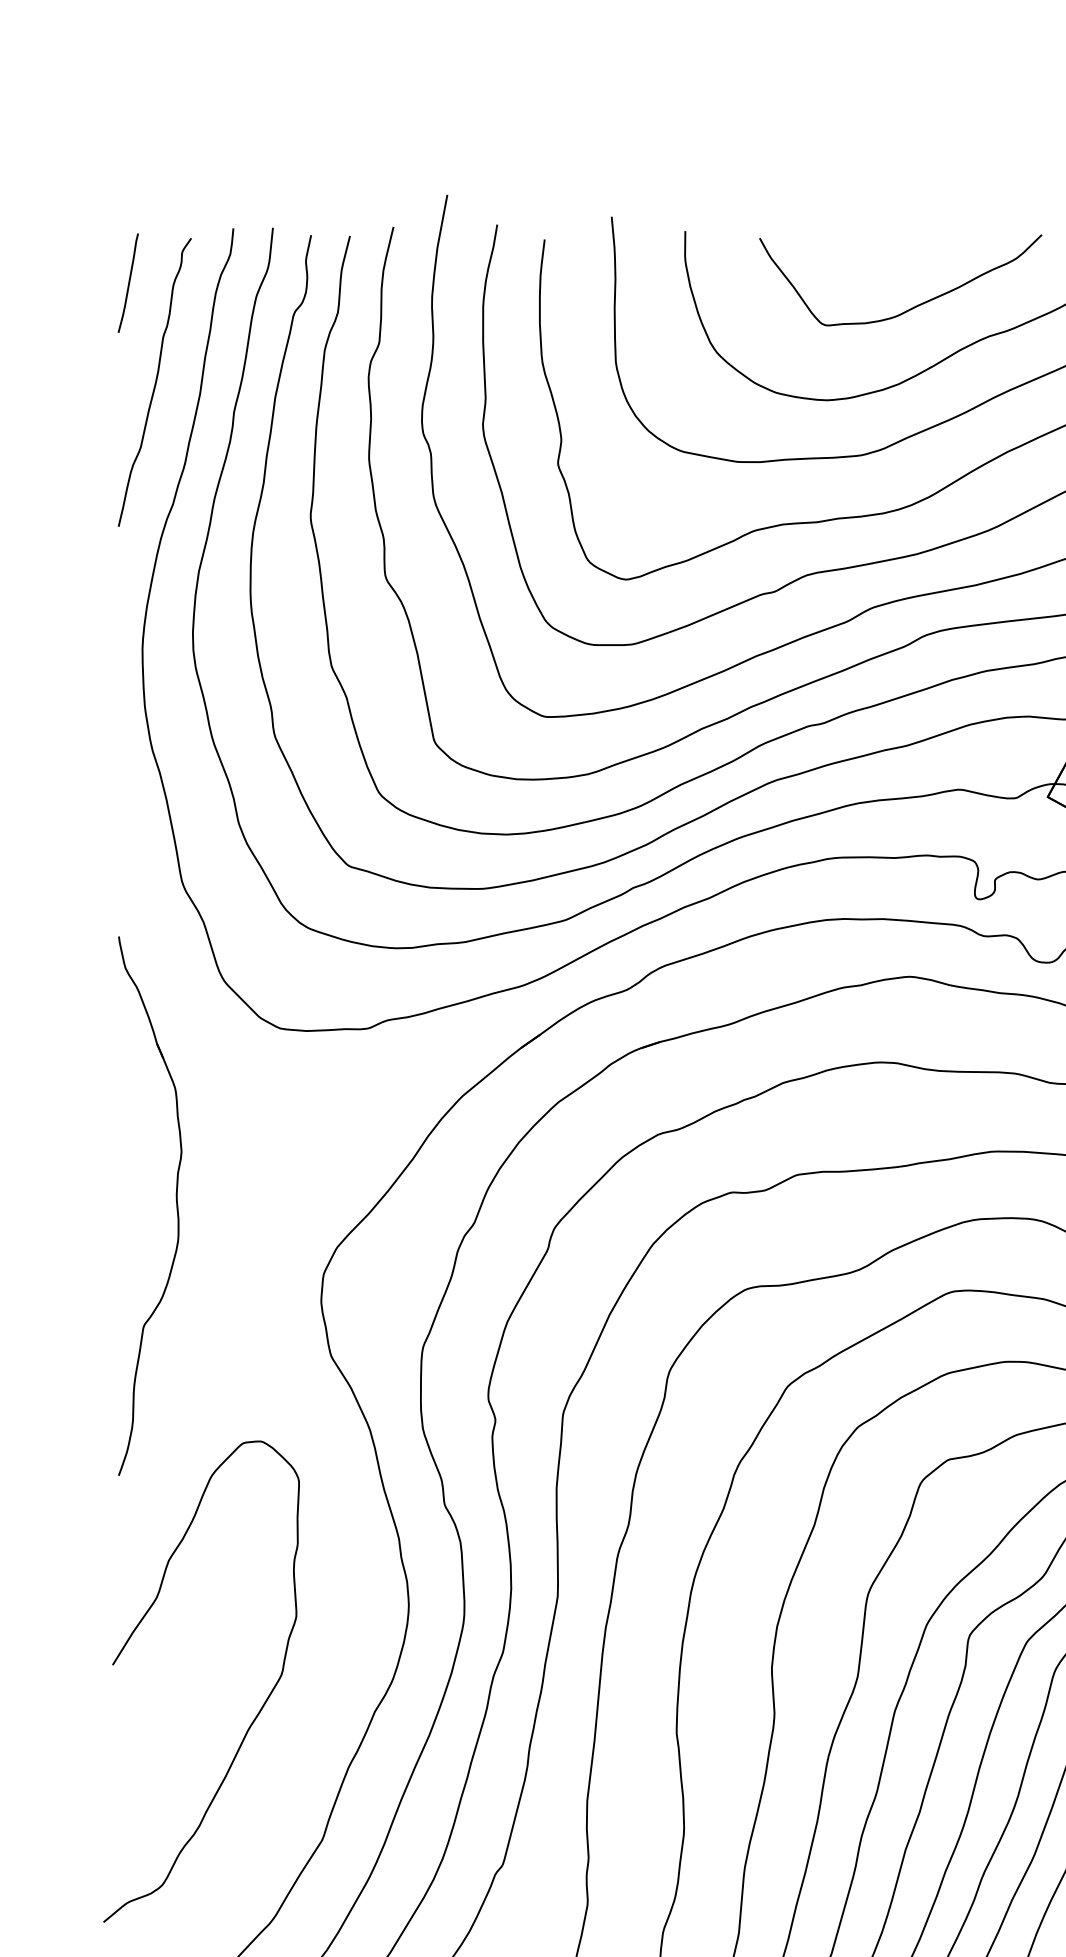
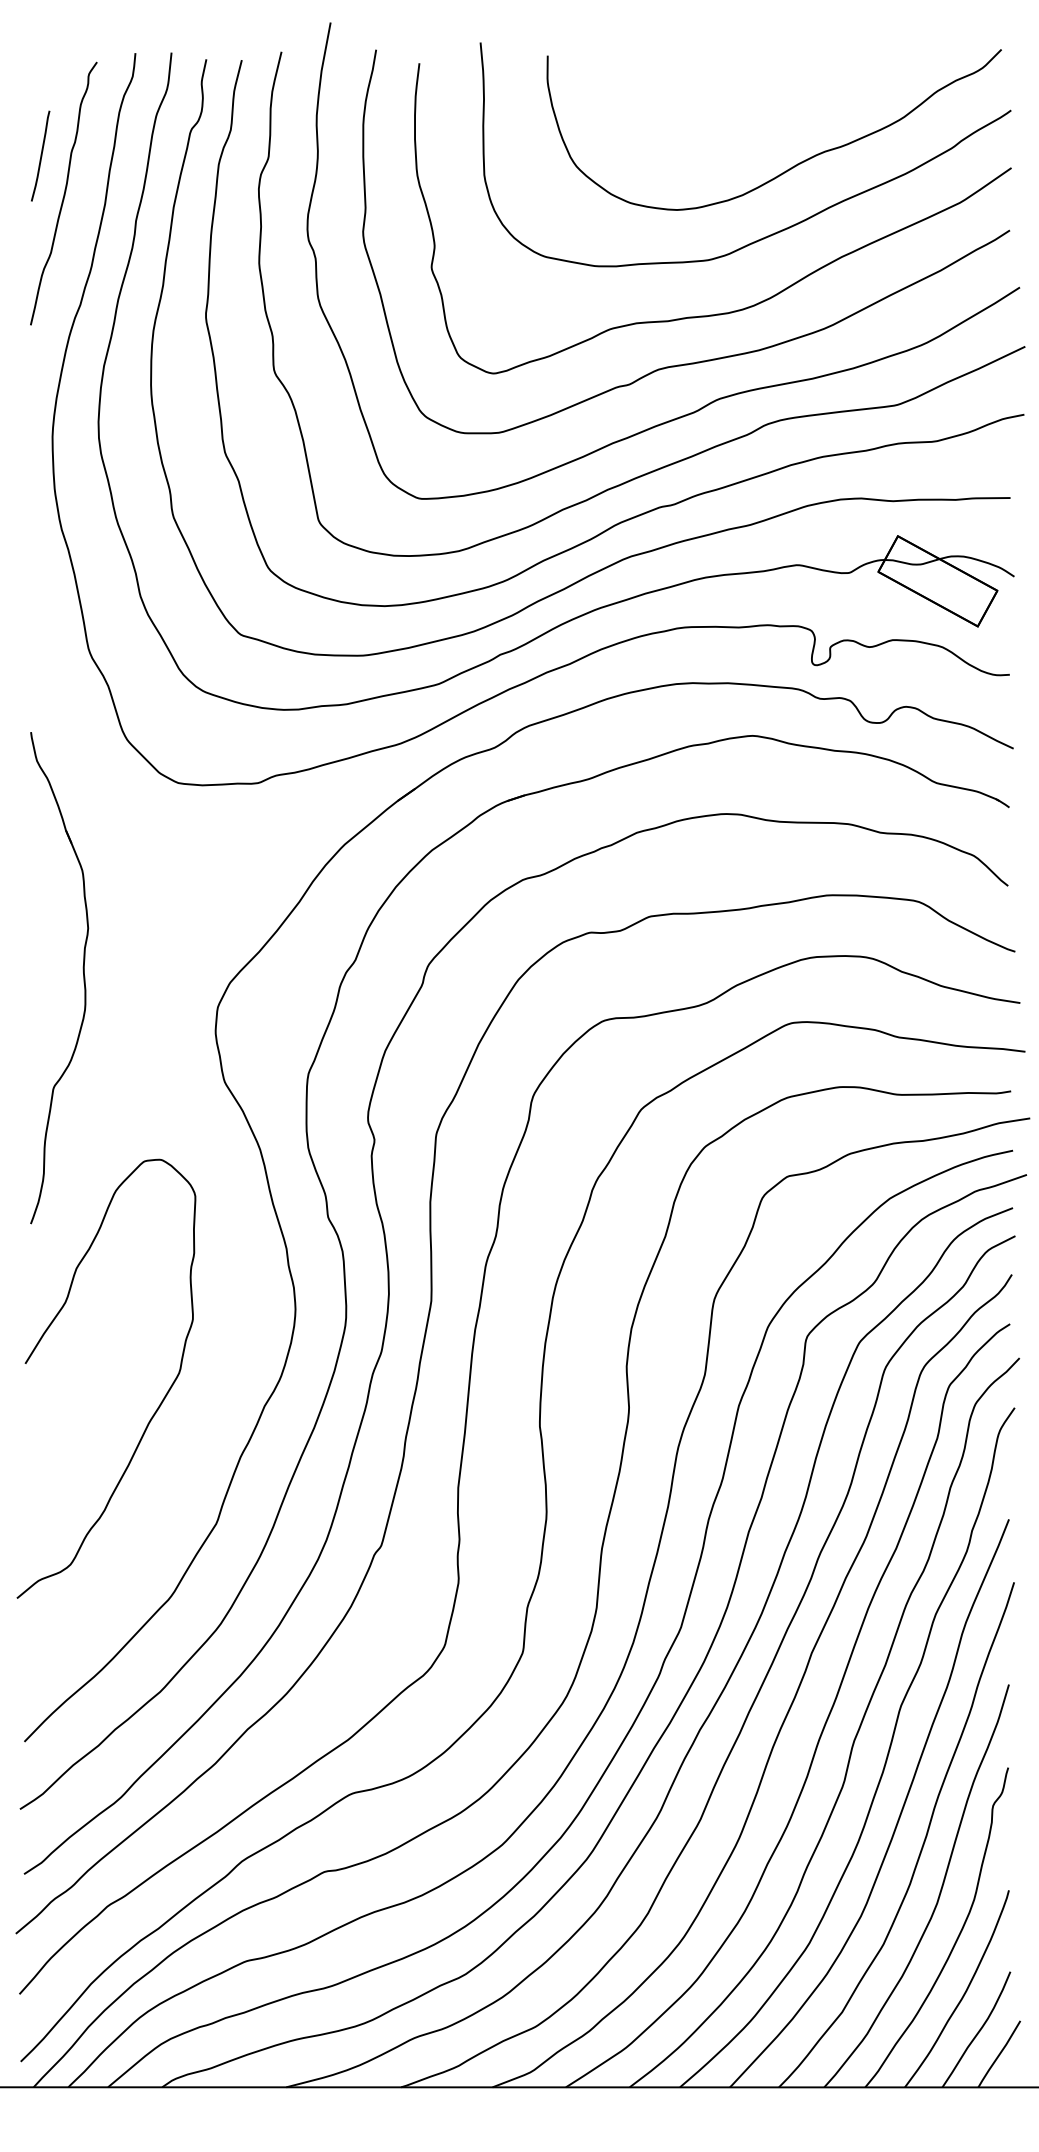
curve: (128, 282) -> (40, 155), moved
curve: (913, 306) -> (755, 124), removed
part: (176, 1206) -> (83, 978), moved

